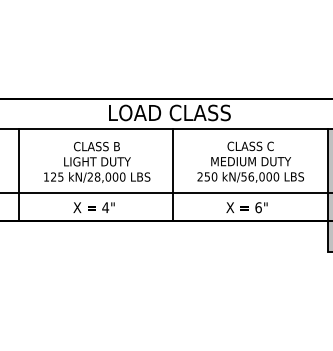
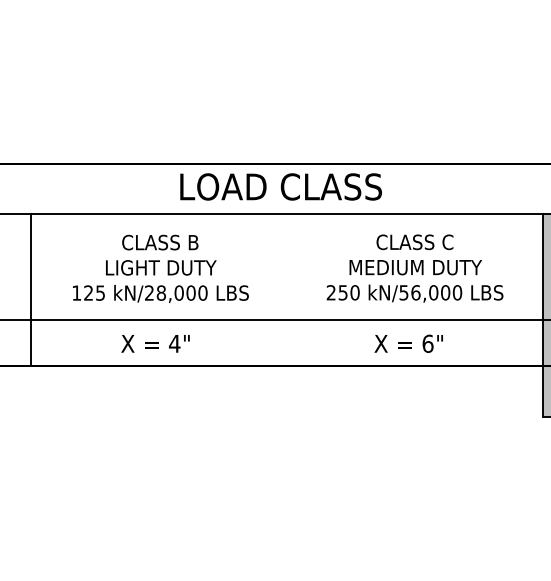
line: (173, 174) -> (287, 288), removed

